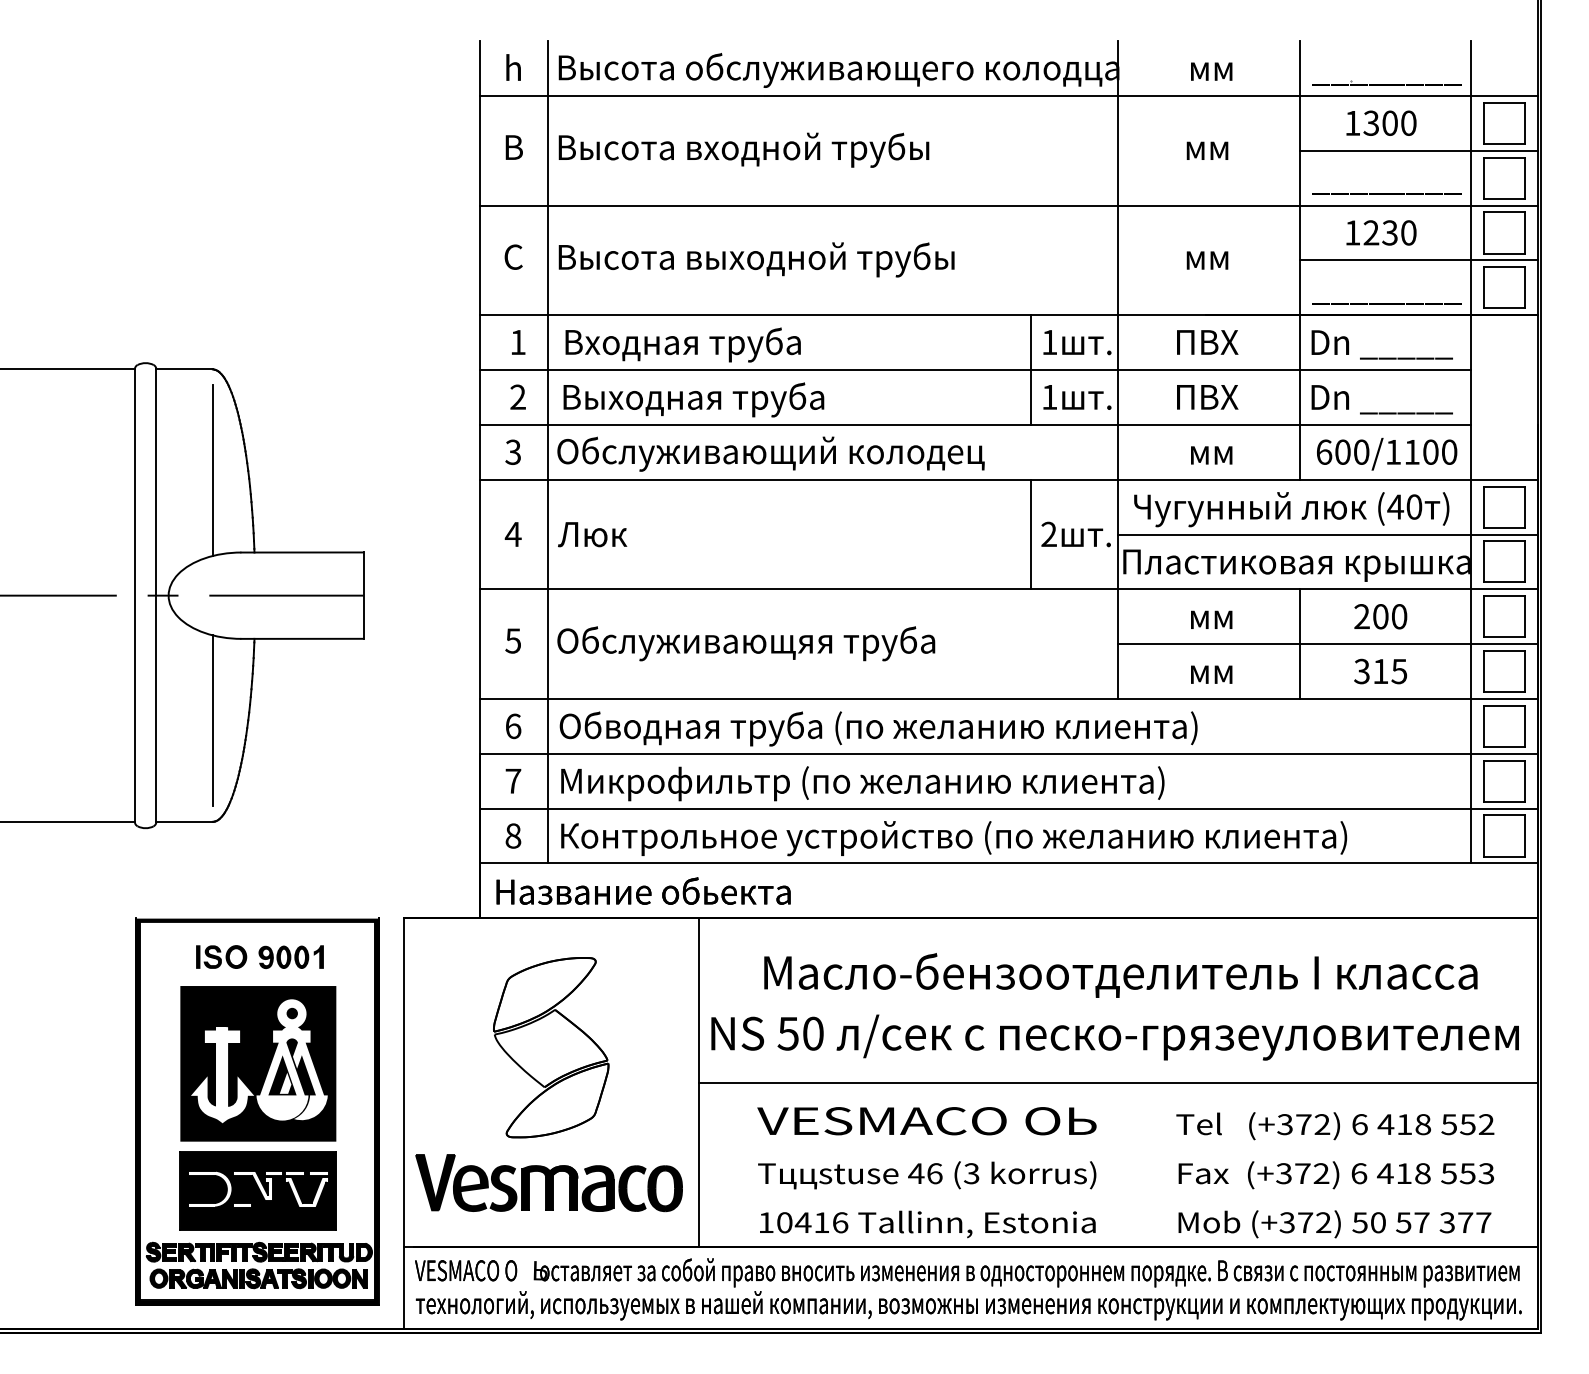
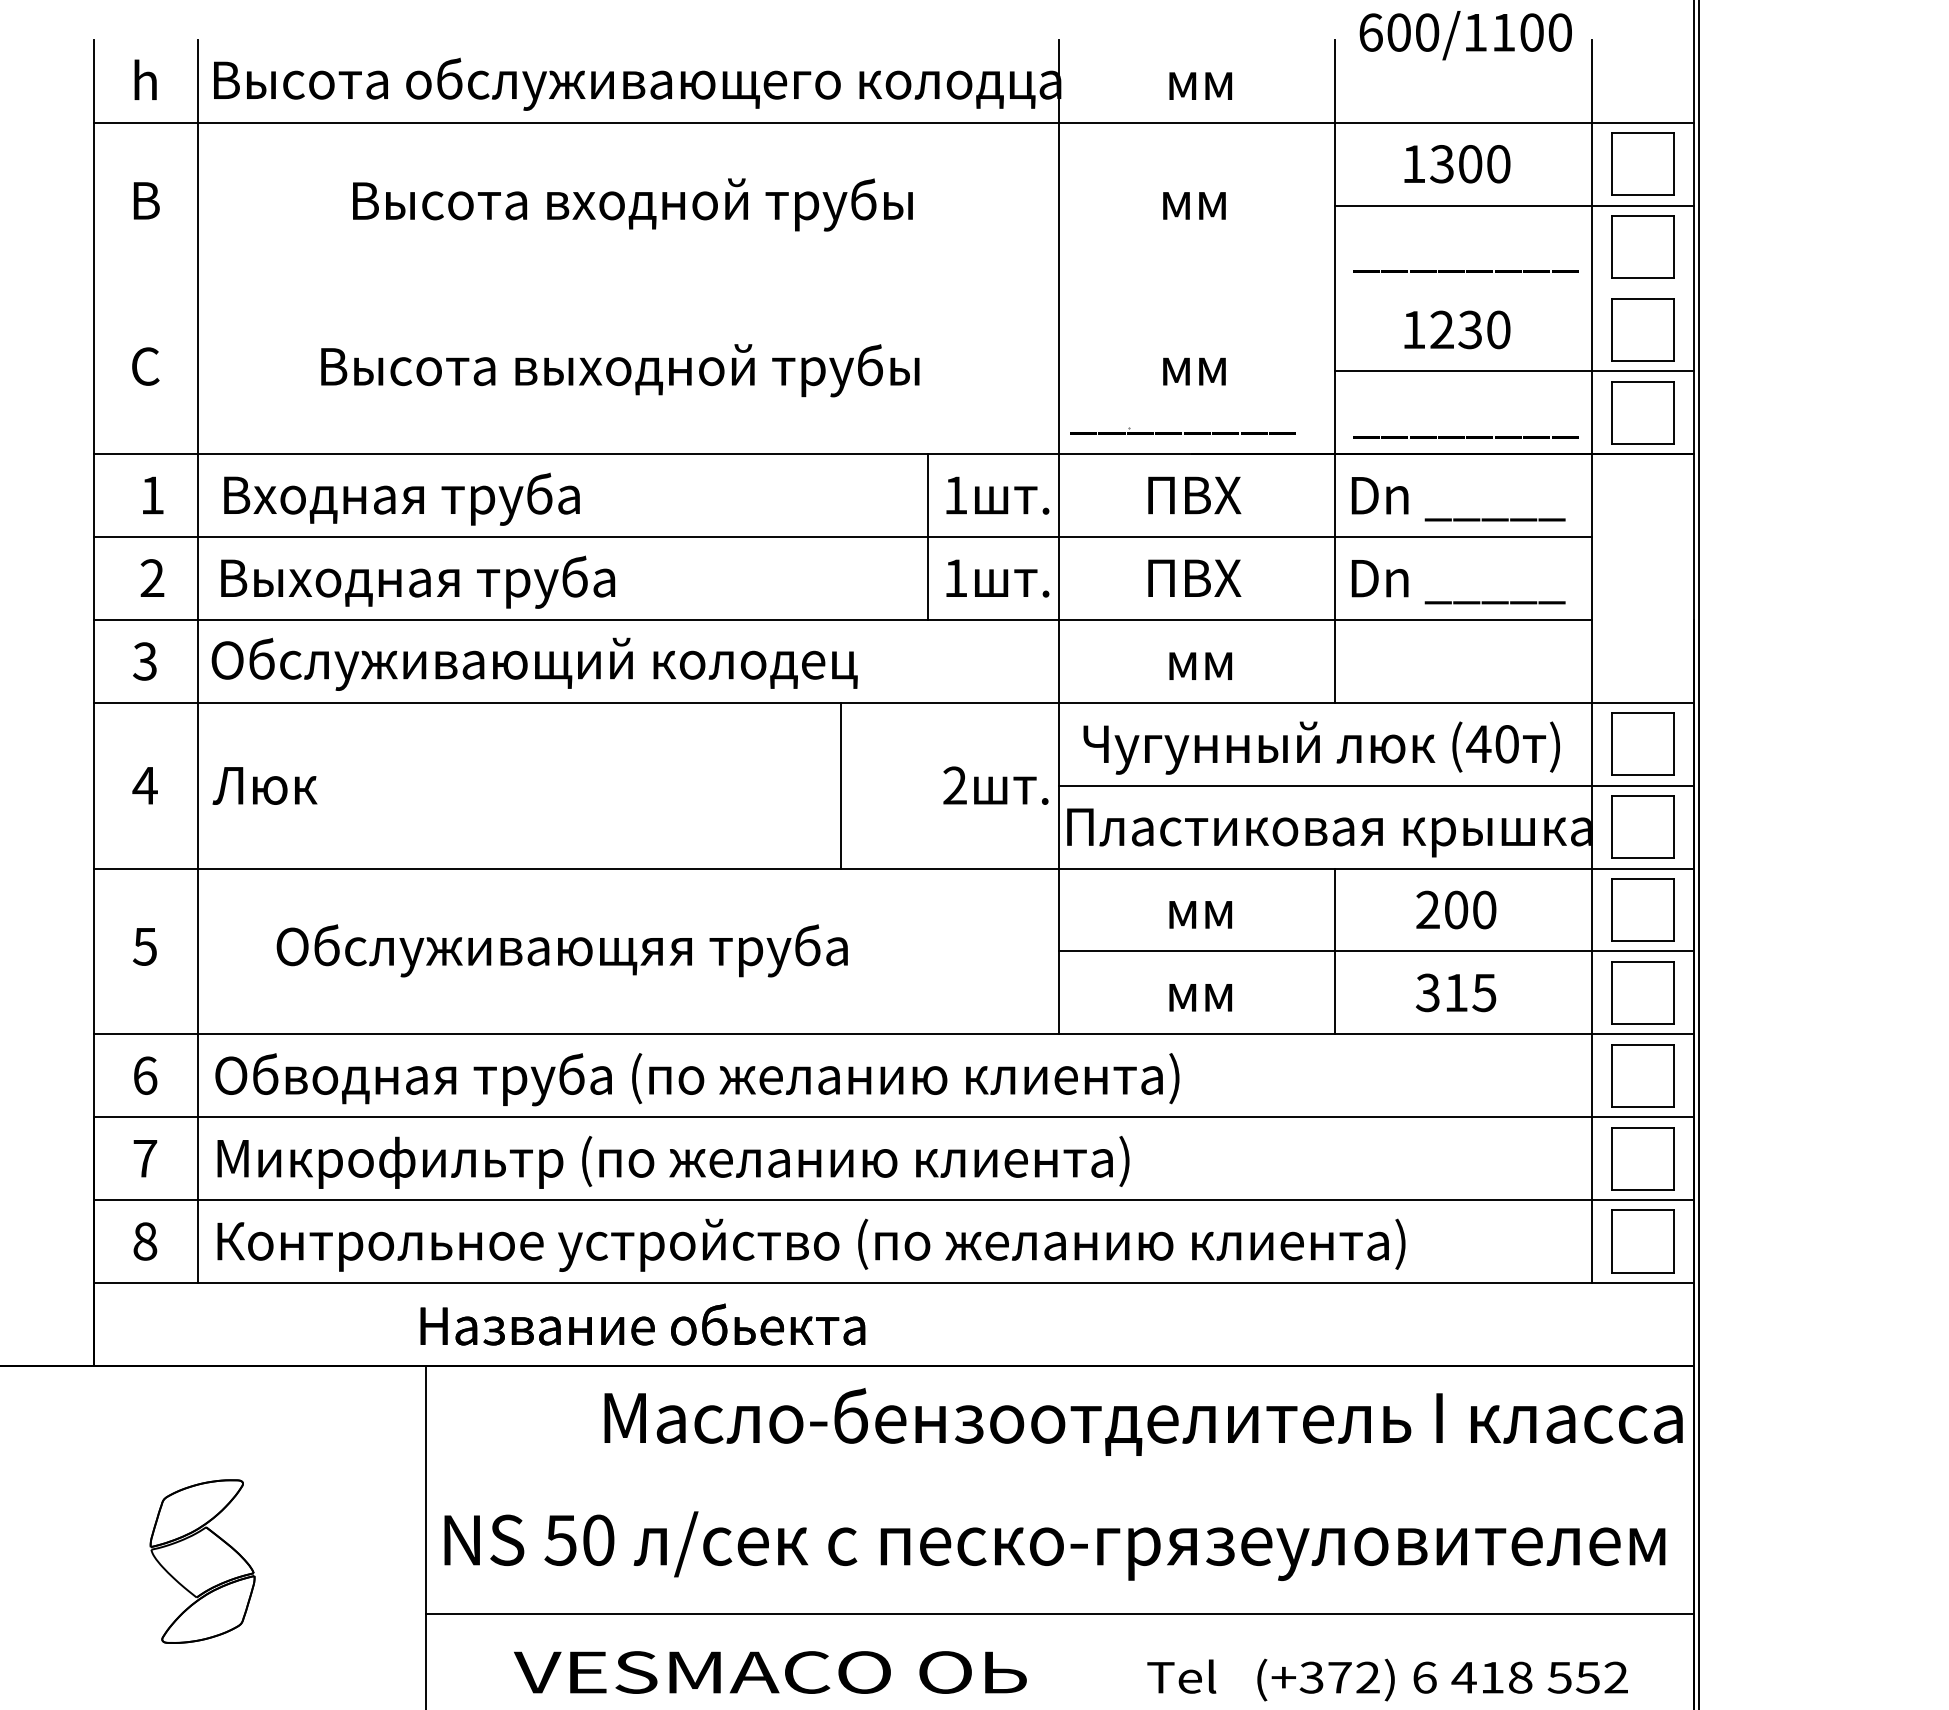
part: (1386, 82) -> (1182, 430), moved
text: (743, 149) -> (632, 203), moved
line: (1008, 205) -> (893, 288), removed
text: (756, 259) -> (620, 370), moved
text: (1387, 454) -> (1466, 36), moved
line: (1031, 534) -> (840, 785), moved
text: (746, 643) -> (562, 950), moved
text: (643, 890) -> (642, 1323), moved
text: (1120, 975) -> (1143, 1422), moved
part: (551, 1047) -> (202, 1561), size x0.6

